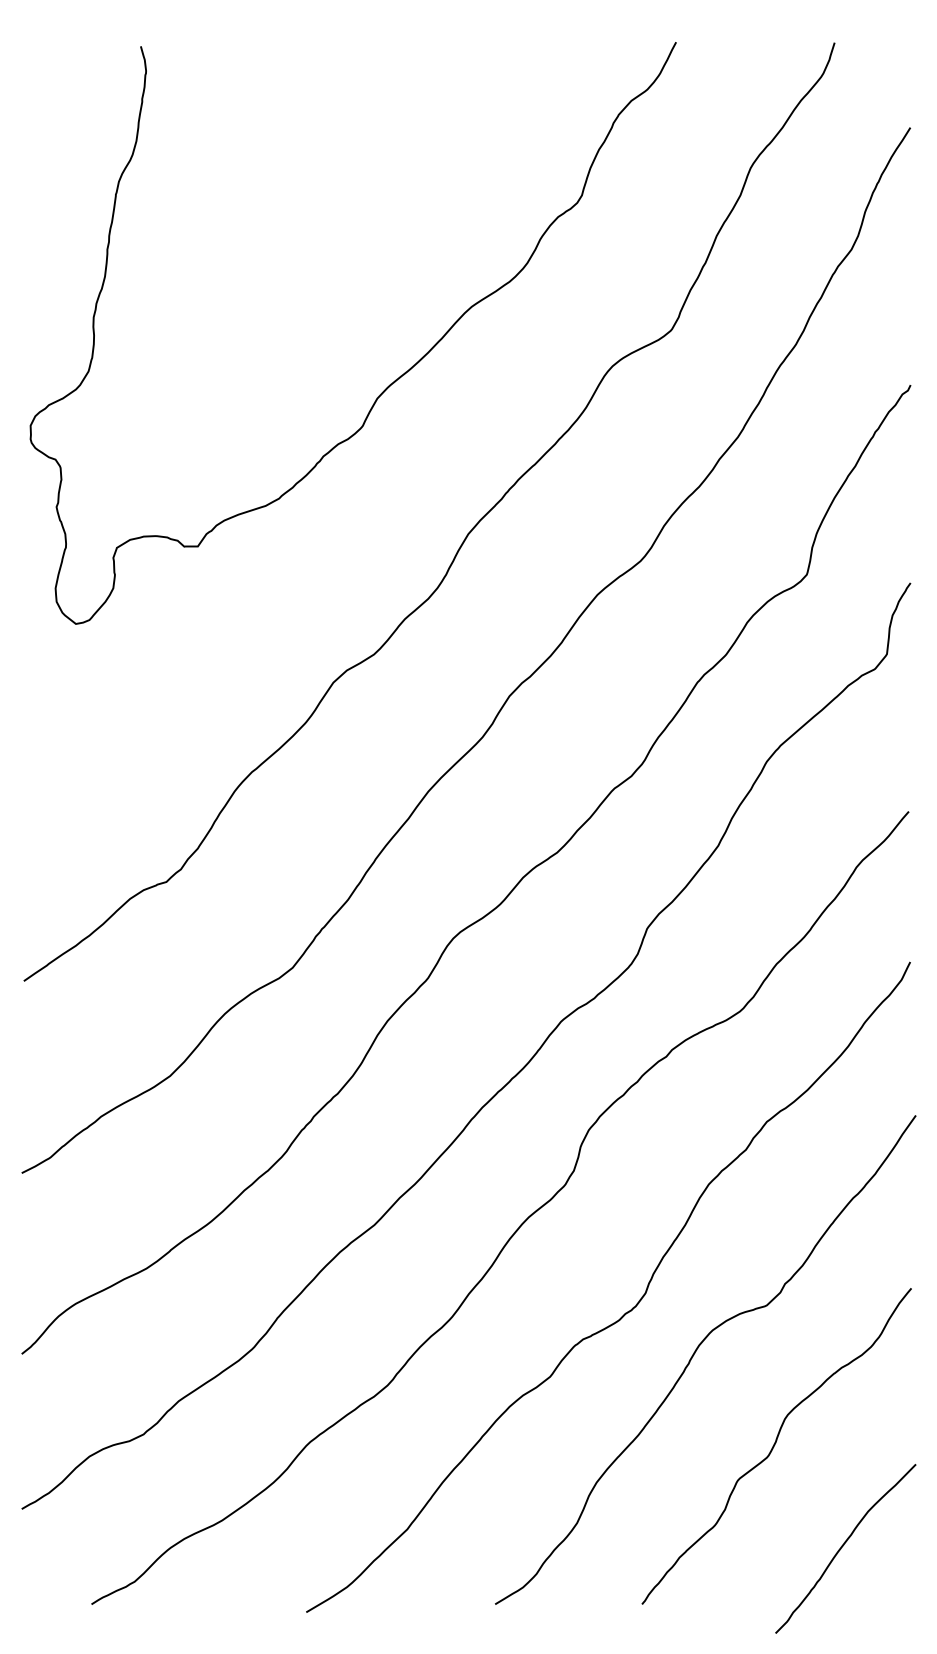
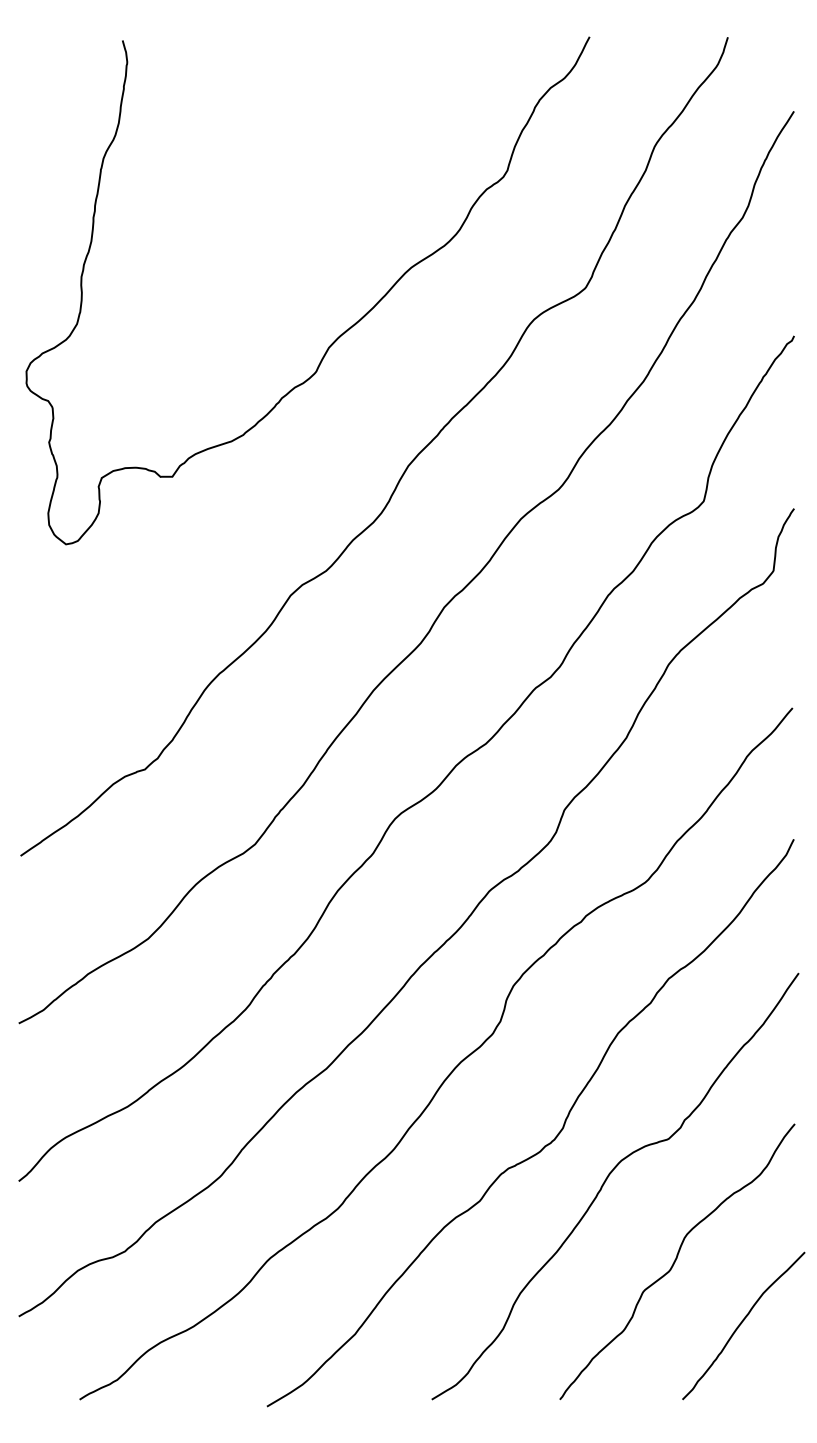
curve: (843, 1546) -> (741, 1323), moved

